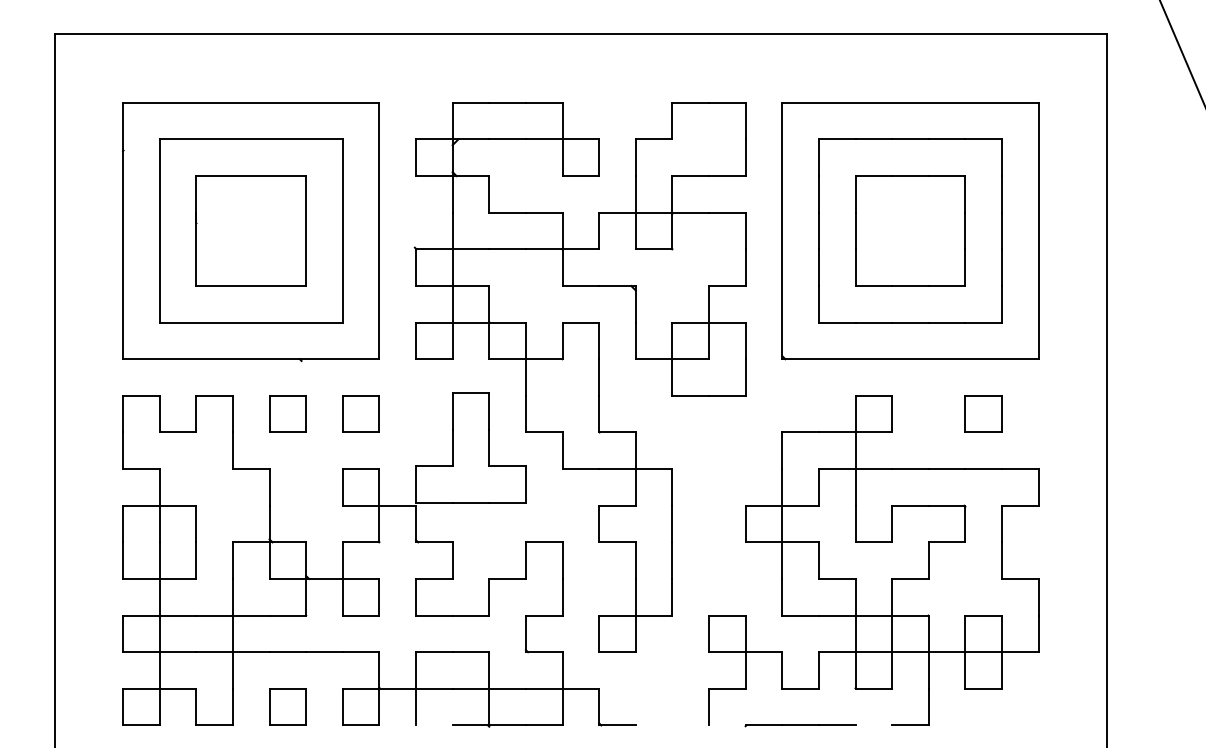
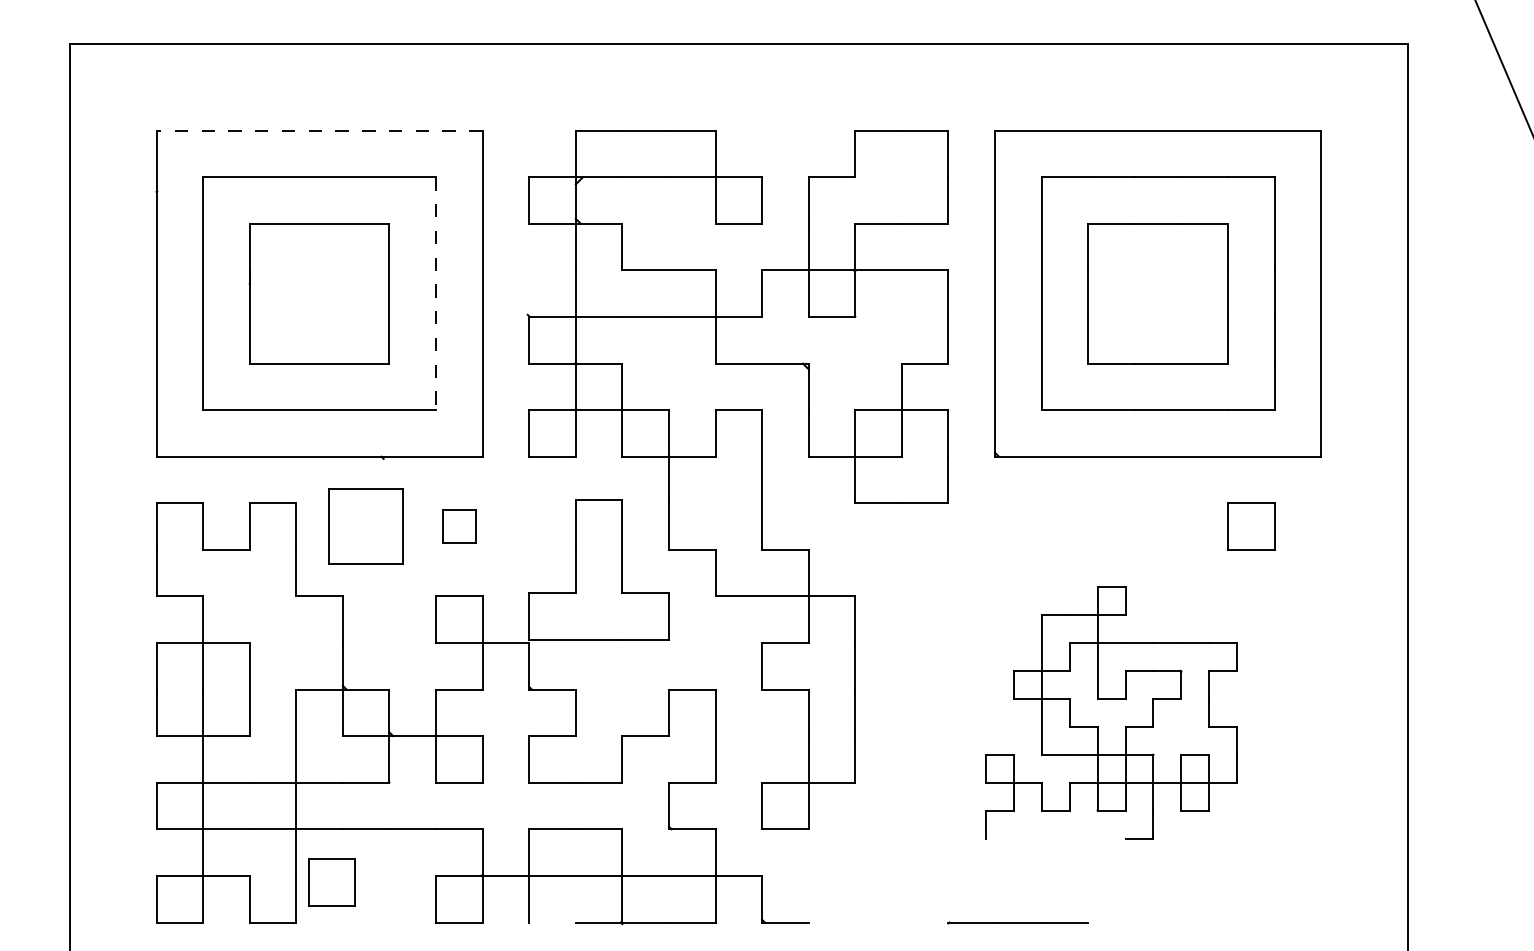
line: (250, 102) -> (318, 130), solid -> dashed
line: (342, 231) -> (435, 294), solid -> dashed
part: (287, 413) -> (365, 525), size x1.6
part: (360, 413) -> (458, 525), size x0.7
part: (873, 560) -> (1111, 712), size x0.6
part: (287, 706) -> (331, 881), moved

